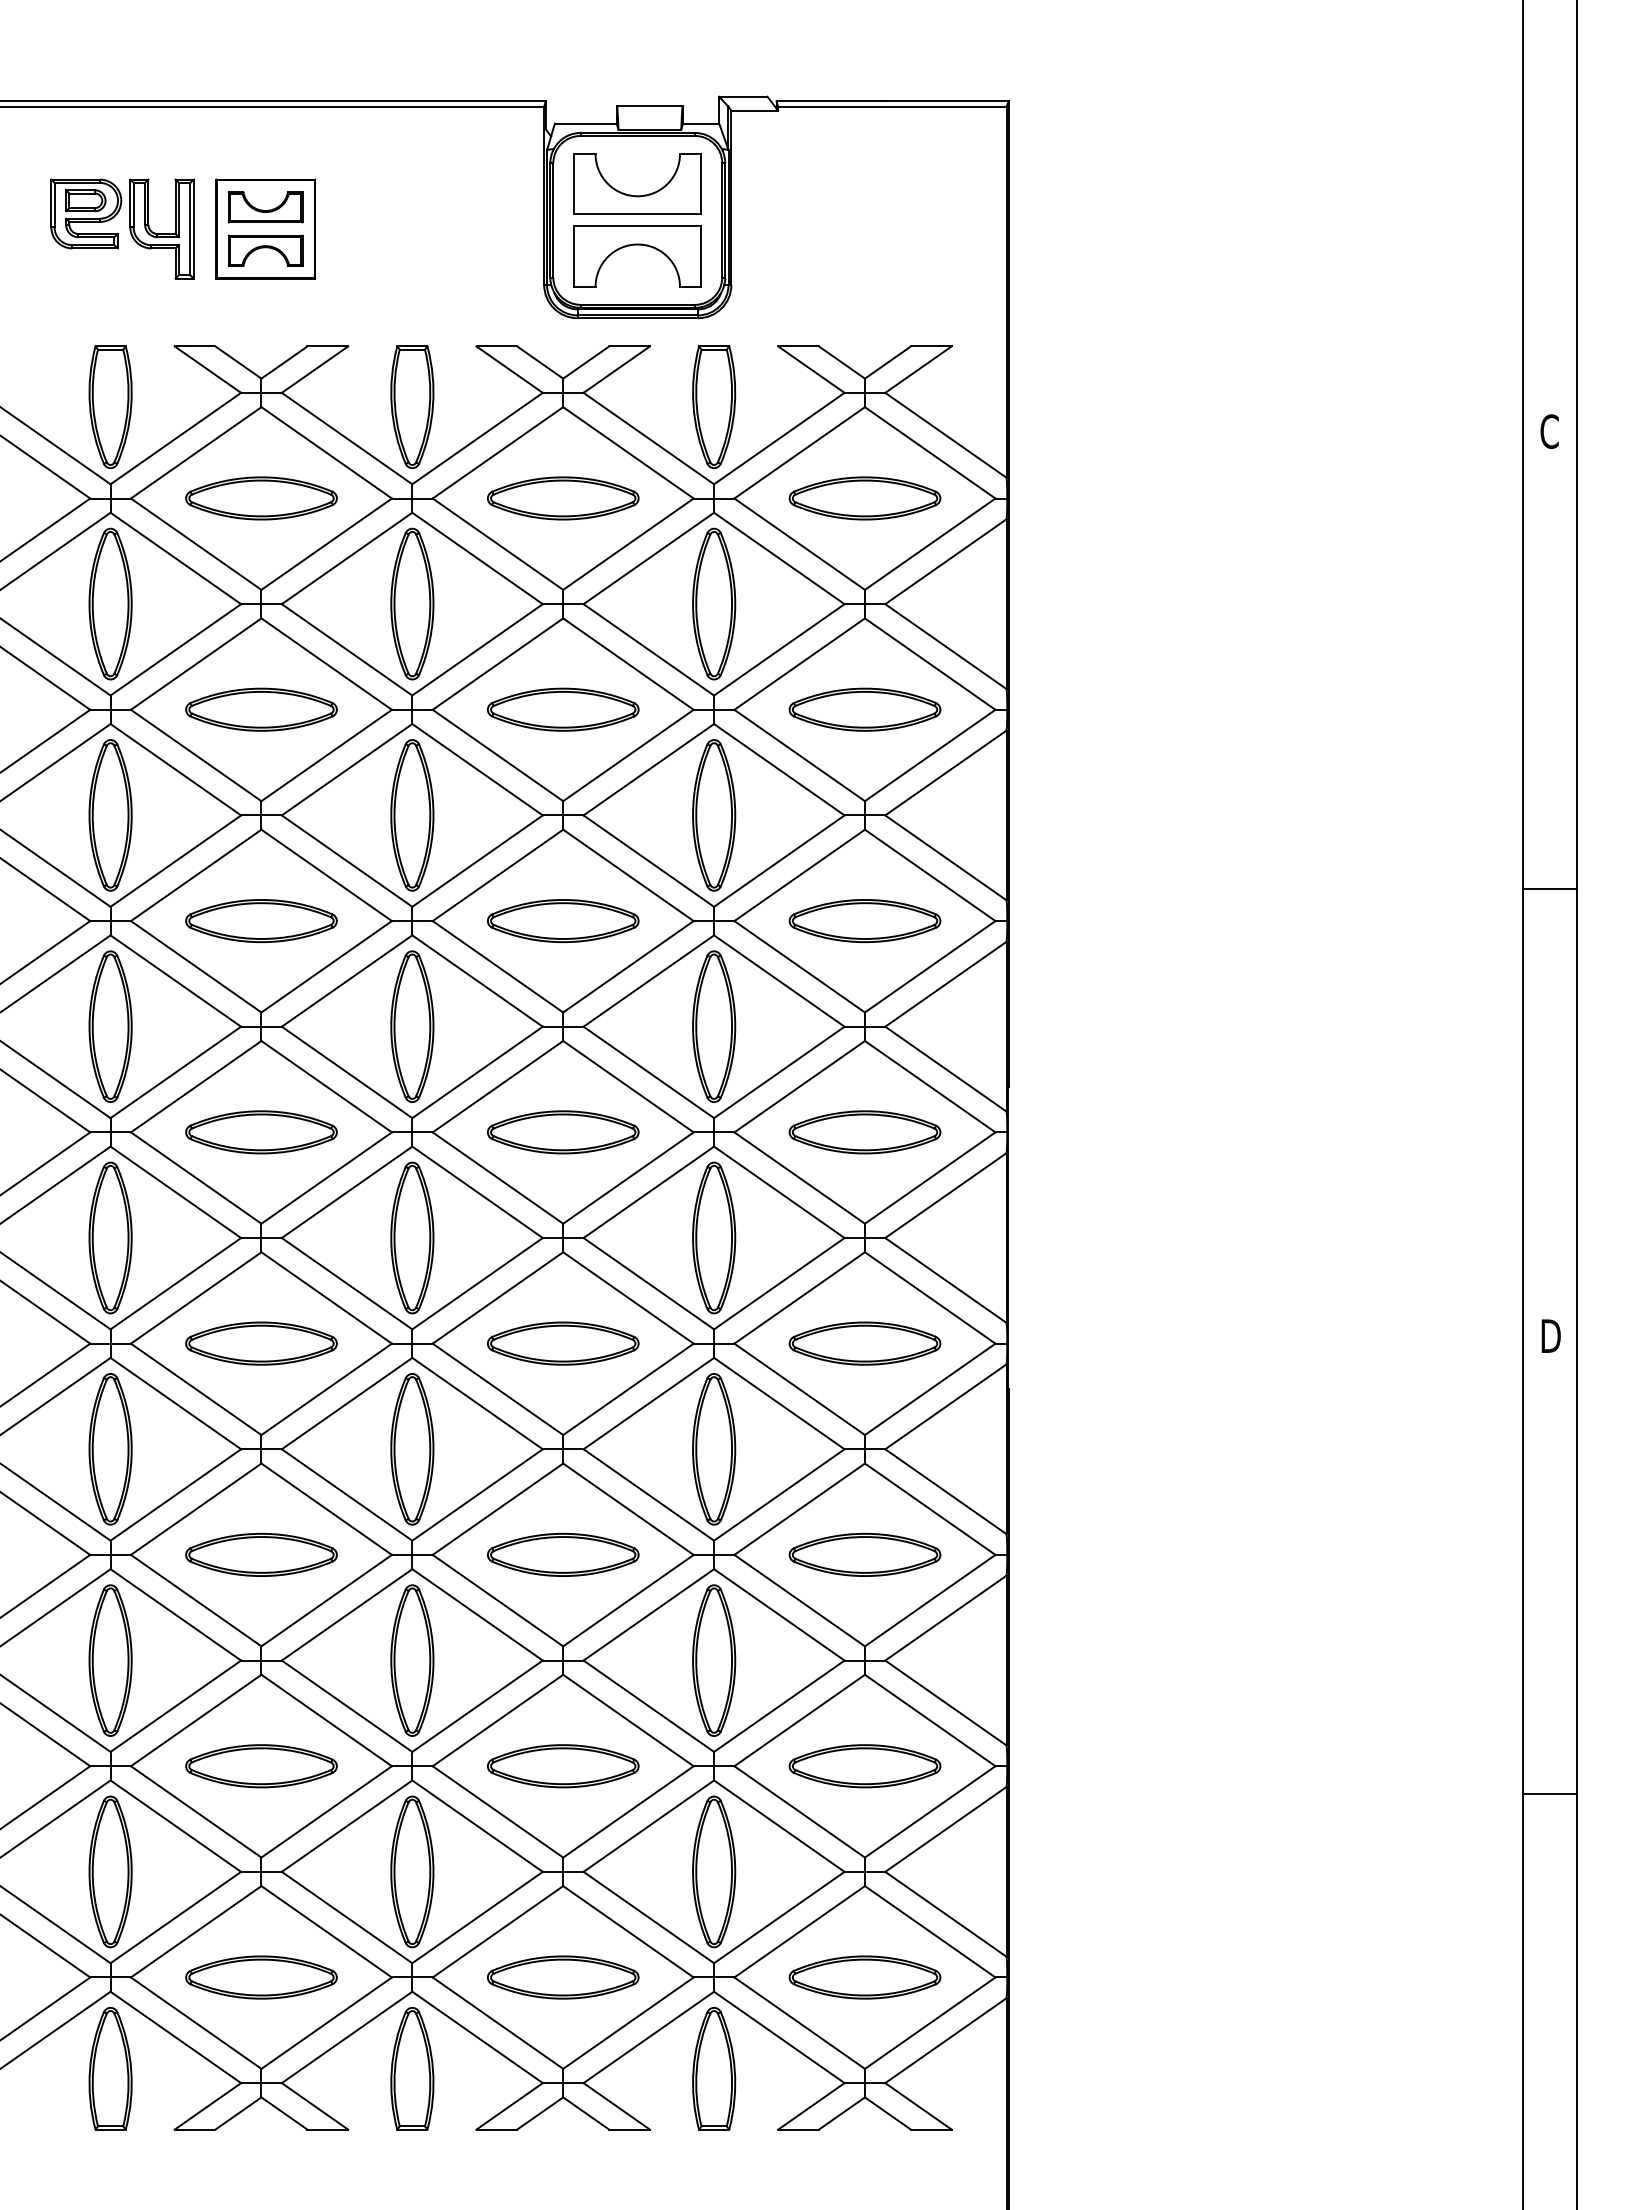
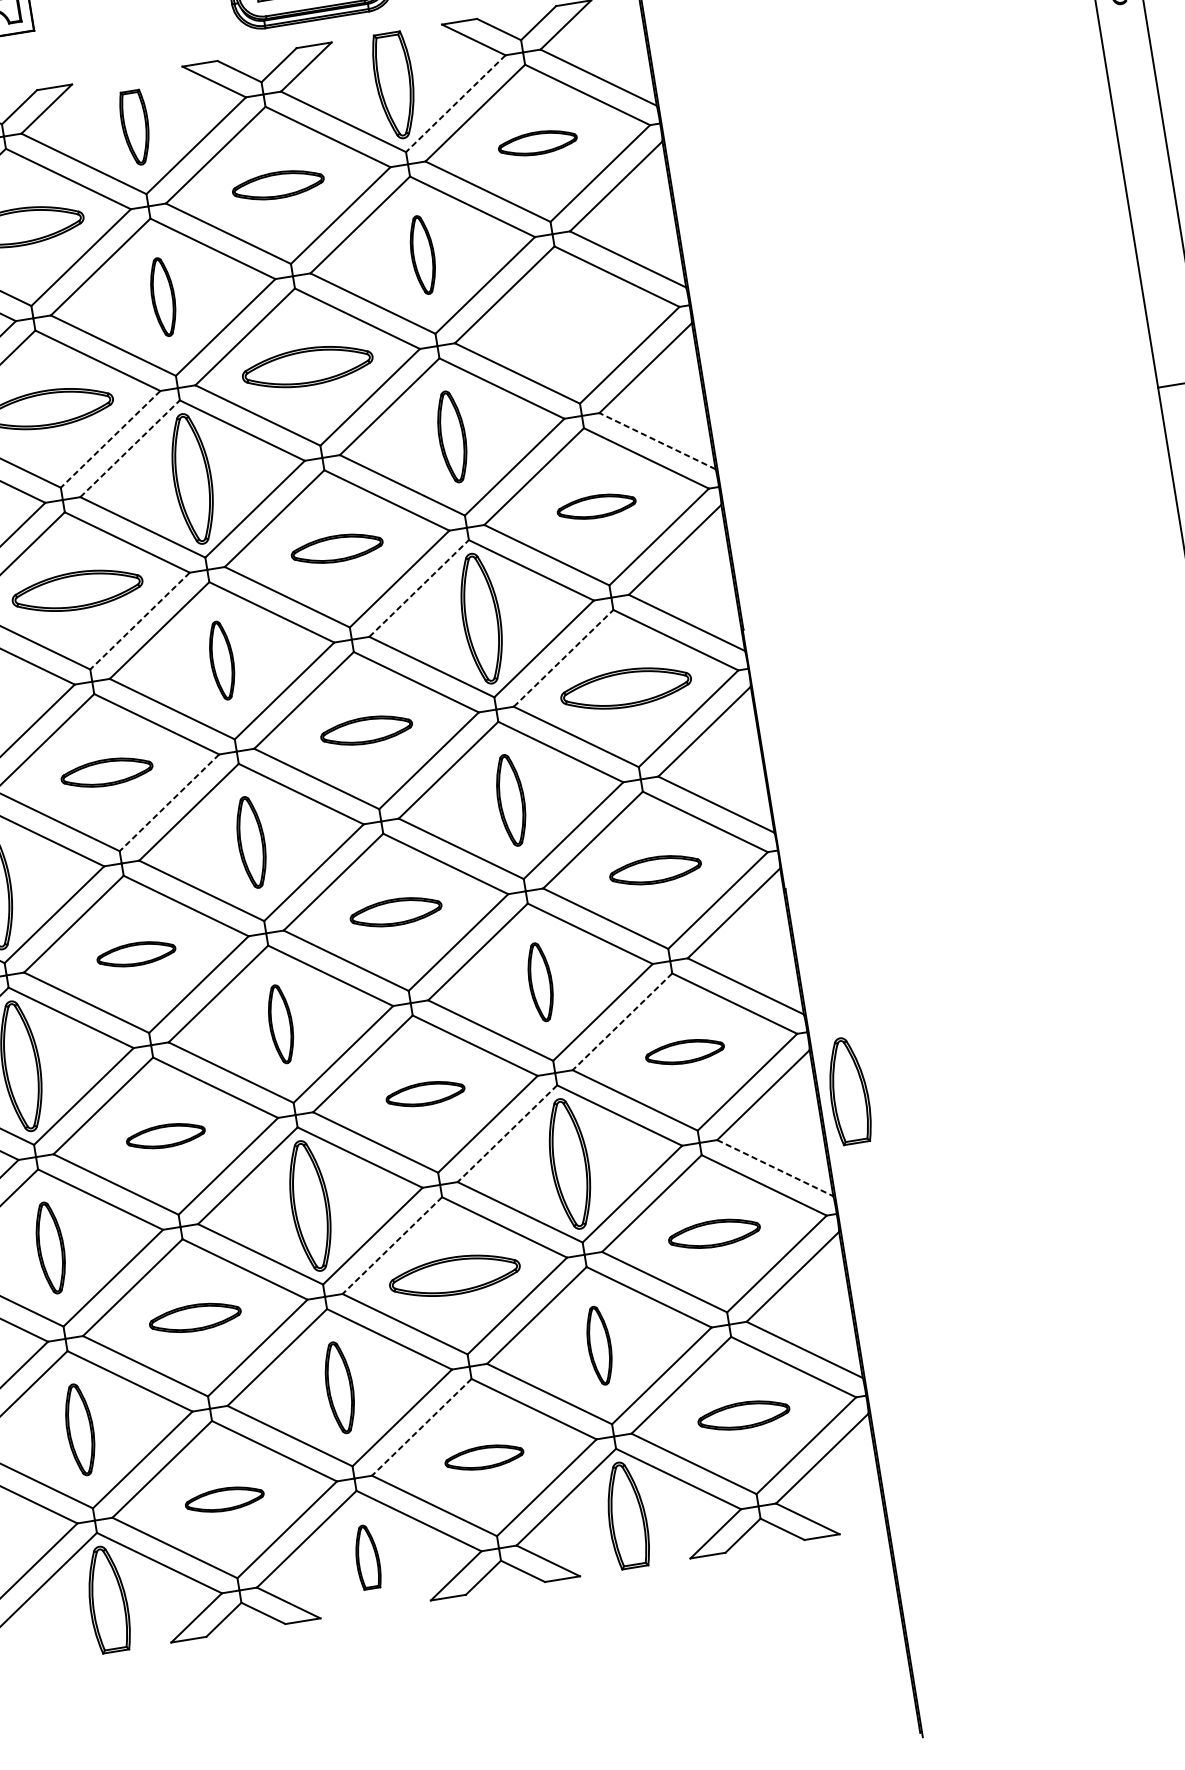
part: (412, 407) -> (135, 128), size x0.7
line: (779, 438) -> (455, 103), solid -> dashed
part: (563, 498) -> (278, 185), size x0.7
part: (864, 498) -> (537, 143), size x0.6
part: (412, 603) -> (163, 296), size x0.6
part: (714, 603) -> (423, 254), size x0.6
part: (864, 709) -> (566, 324), removed
line: (326, 755) -> (110, 439), solid -> dashed
line: (347, 769) -> (130, 448), solid -> dashed
part: (714, 815) -> (452, 436), size x0.7
line: (945, 857) -> (657, 440), solid -> dashed
part: (563, 920) -> (337, 548), size x0.7
part: (864, 920) -> (596, 506), size x0.6
line: (326, 966) -> (139, 620), solid -> dashed
line: (648, 981) -> (418, 588), solid -> dashed
part: (412, 1026) -> (222, 660), size x0.6
line: (799, 1086) -> (563, 658), solid -> dashed
part: (261, 1132) -> (107, 772), size x0.7
part: (563, 1132) -> (366, 730), size x0.7
line: (326, 1178) -> (169, 803), solid -> dashed
part: (412, 1237) -> (251, 842), size x0.7
part: (714, 1237) -> (511, 799), size x0.7
part: (261, 1343) -> (136, 954), size x0.6
part: (563, 1343) -> (396, 912), size x0.7
part: (864, 1343) -> (655, 870), size x0.7
part: (412, 1449) -> (281, 1024), size x0.6
part: (714, 1449) -> (540, 982), size x0.6
line: (799, 1509) -> (622, 1022), solid -> dashed
part: (261, 1554) -> (165, 1135), size x0.6
part: (563, 1554) -> (425, 1093), size x0.6
part: (864, 1554) -> (684, 1051), size x0.6
line: (648, 1614) -> (507, 1133), solid -> dashed
part: (1043, 1628) -> (848, 1090), added
part: (110, 1660) -> (50, 1247), size x0.7
line: (946, 1703) -> (775, 1168), solid -> dashed
line: (497, 1720) -> (391, 1245), solid -> dashed
part: (261, 1766) -> (195, 1318), size x0.7
part: (864, 1766) -> (714, 1234), size x0.7
part: (110, 1871) -> (80, 1429), size x0.7
part: (412, 1871) -> (339, 1387), size x0.7
part: (714, 1871) -> (599, 1345), size x0.6
line: (497, 1931) -> (421, 1427), solid -> dashed
part: (261, 1977) -> (224, 1499), size x0.6
part: (563, 1977) -> (484, 1457), size x0.6
part: (864, 1977) -> (743, 1415), size x0.7
part: (412, 2068) -> (367, 1556), size x0.6

